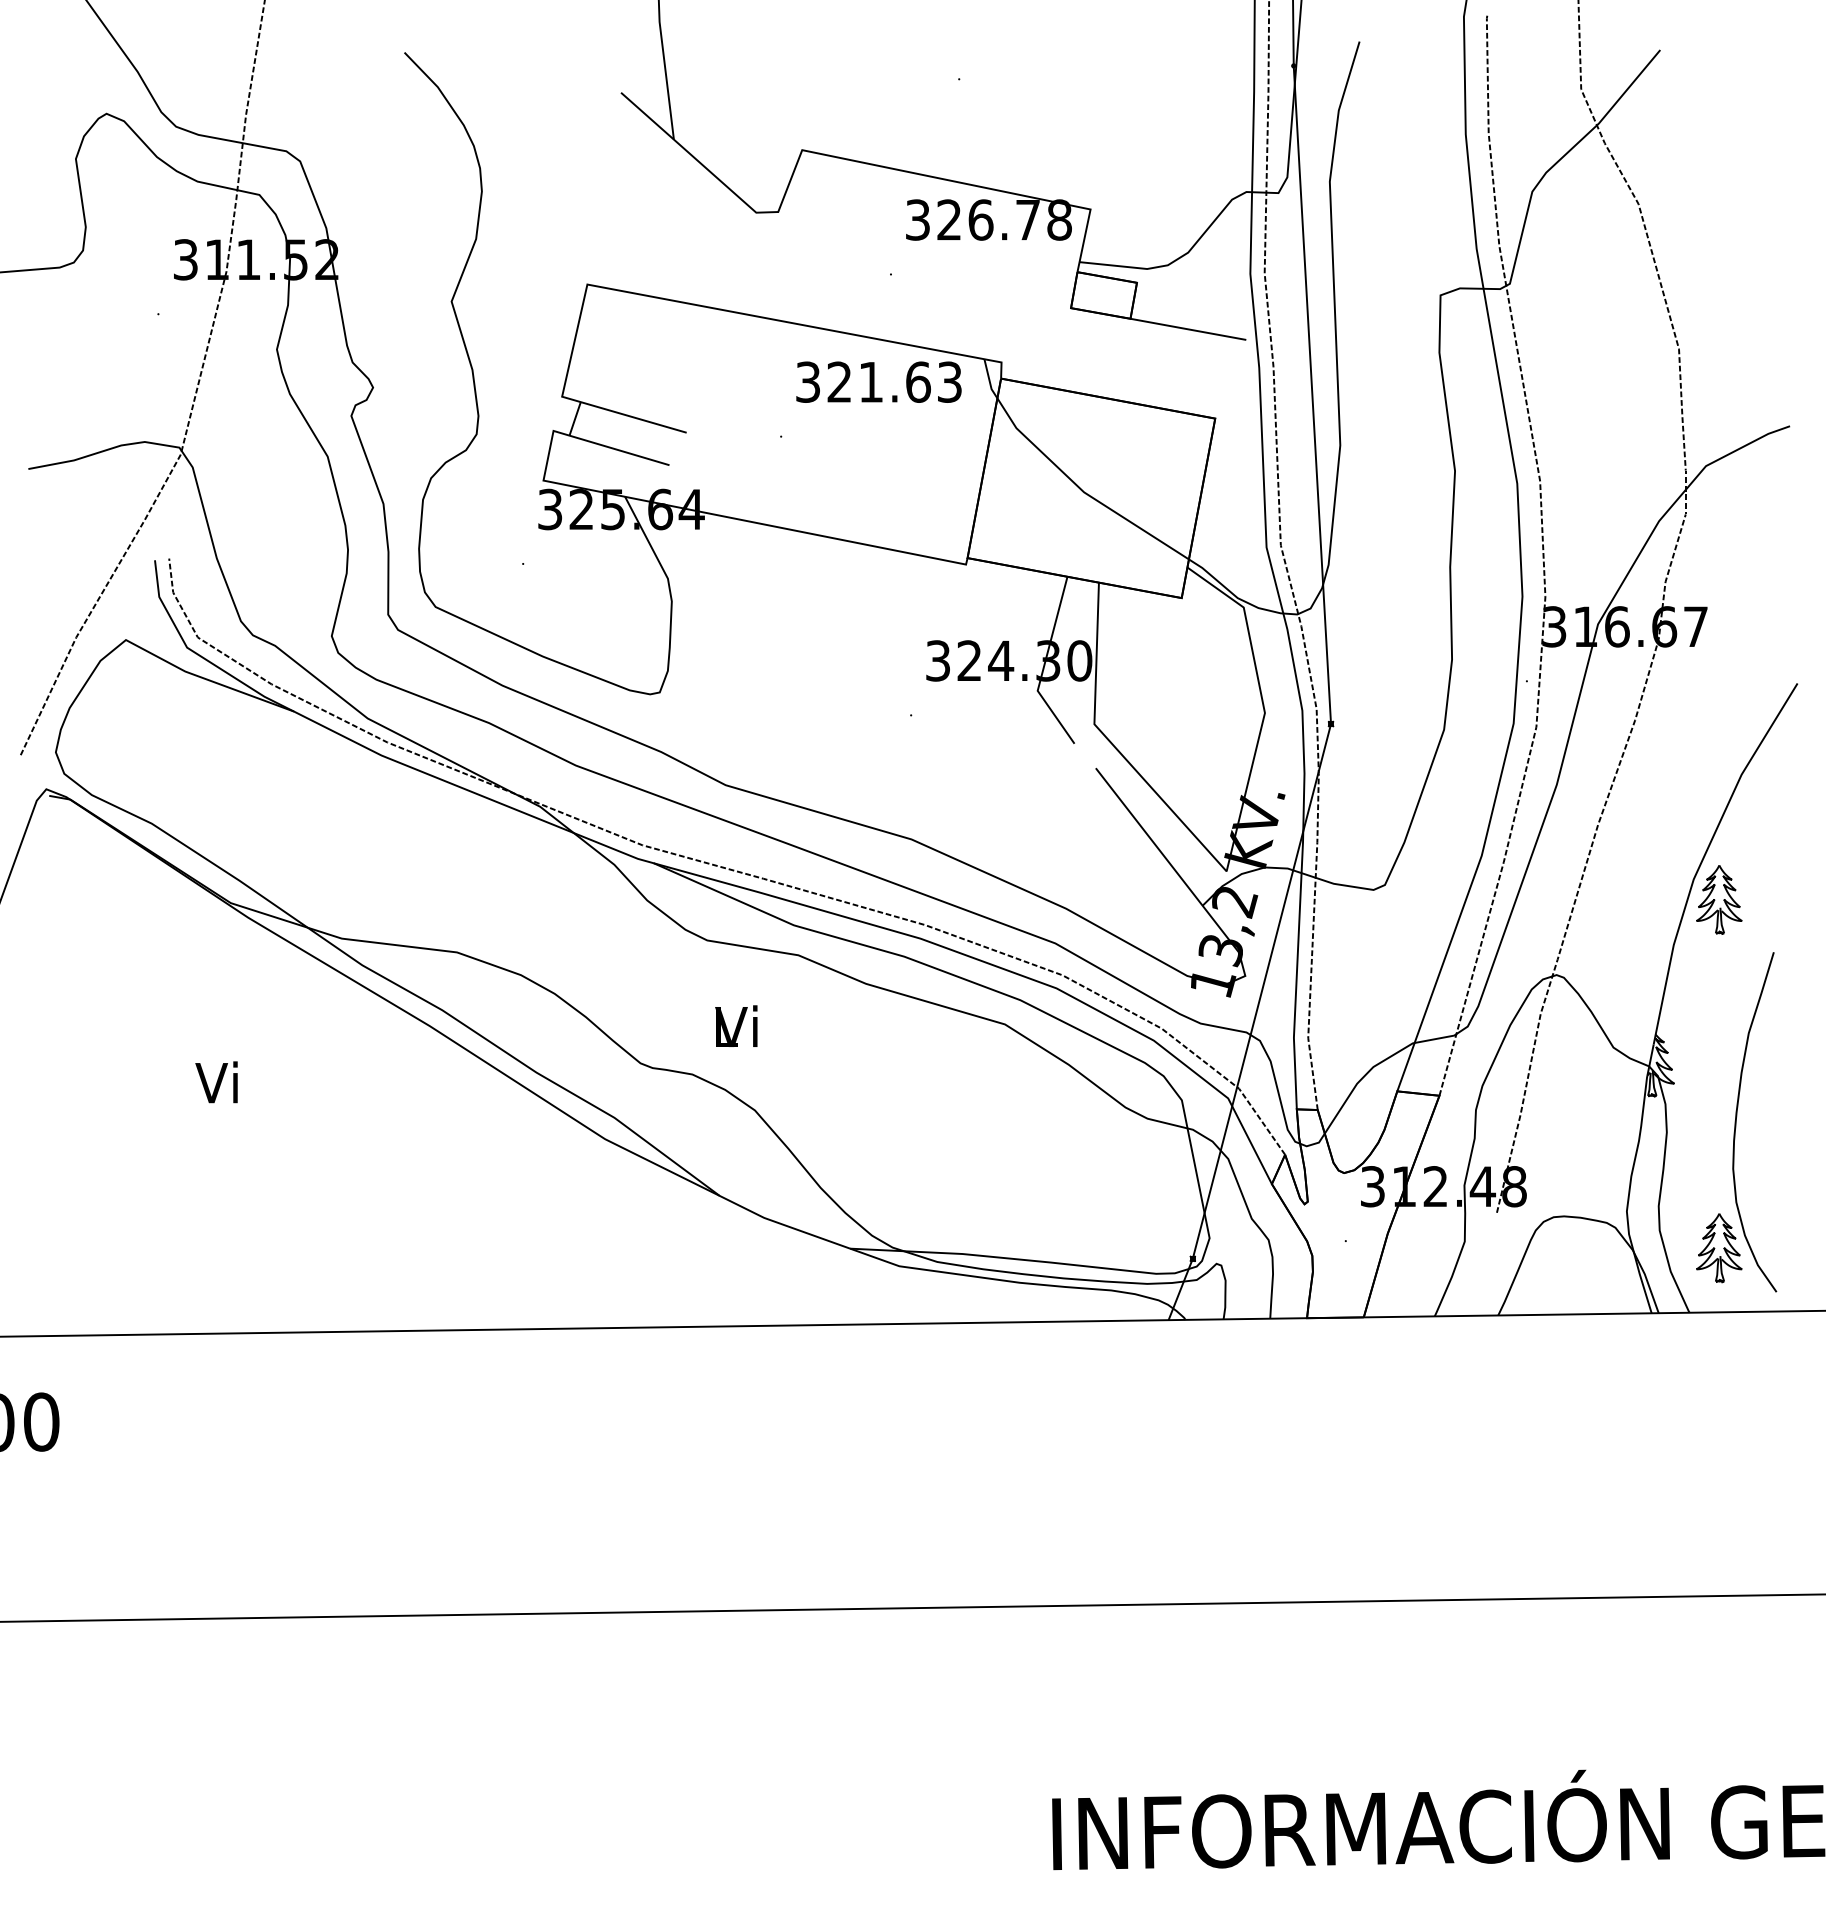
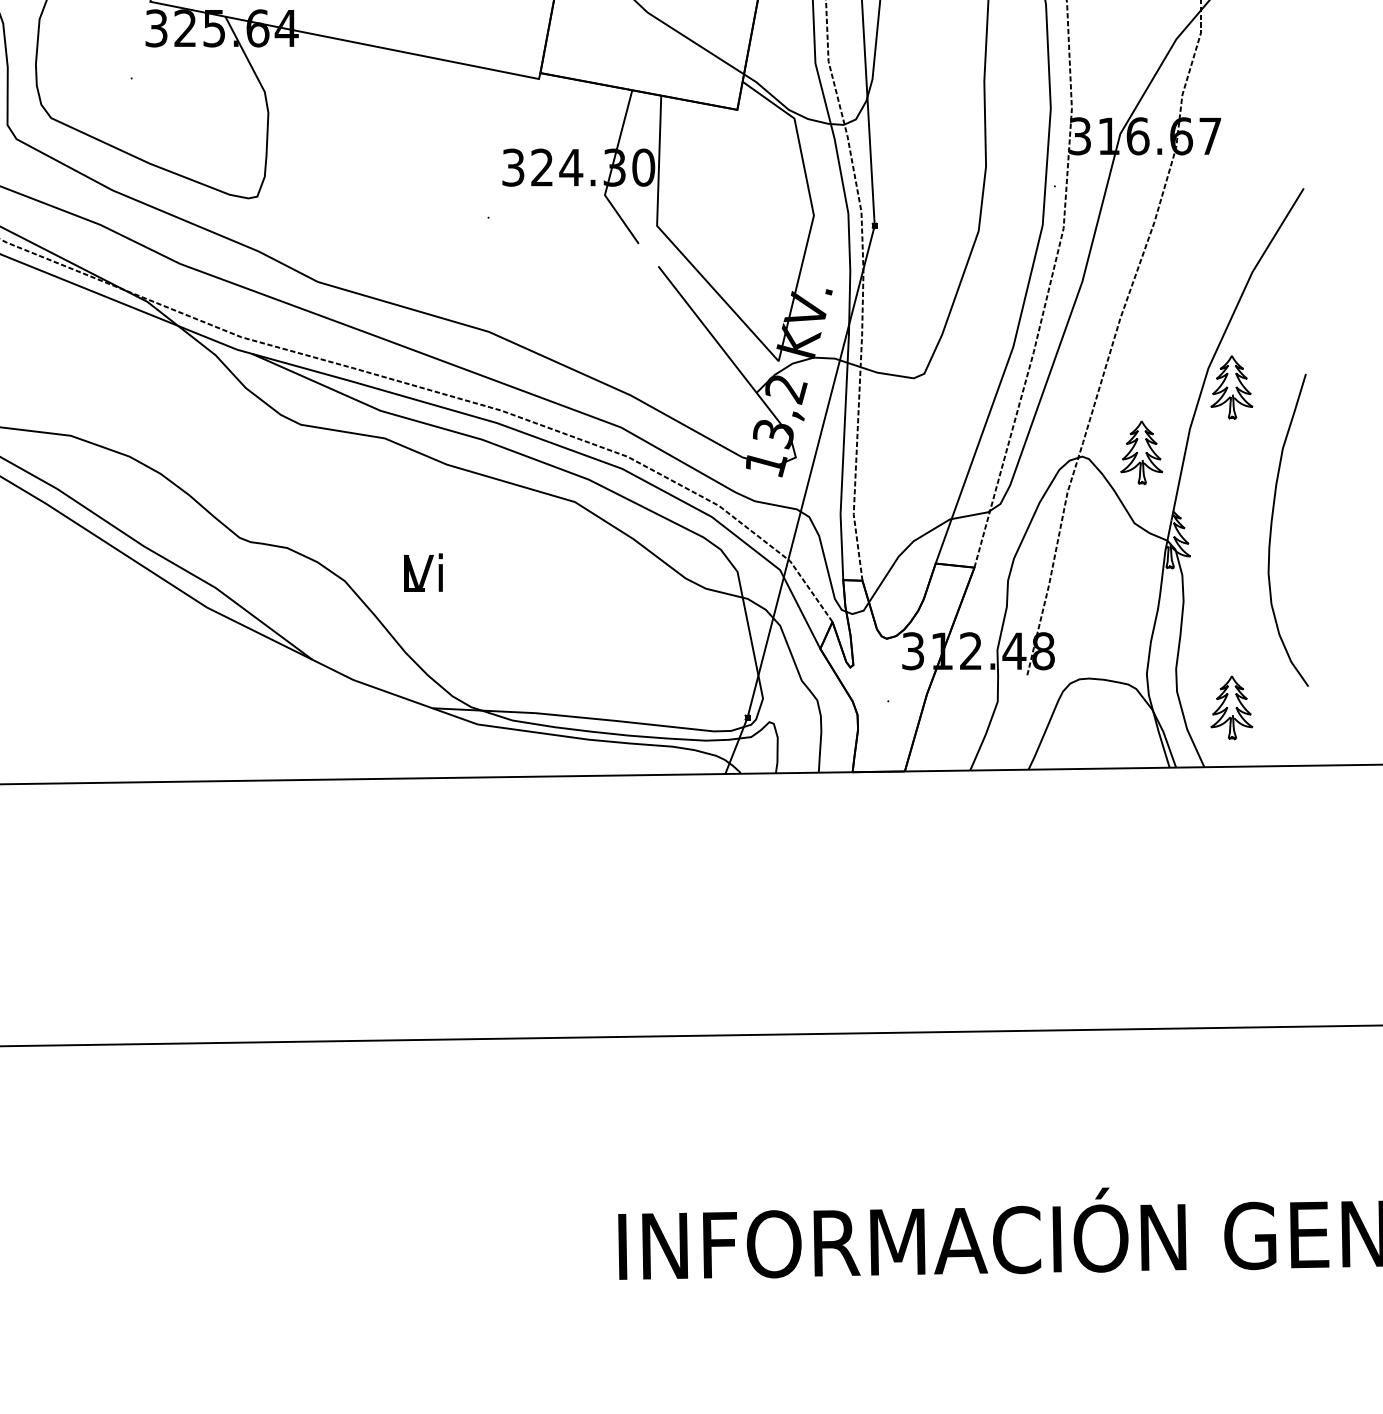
part: (1621, 970) -> (1141, 452), added
text: (736, 1025) -> (423, 571), moved
curve: (1736, 1122) -> (1271, 530), moved

